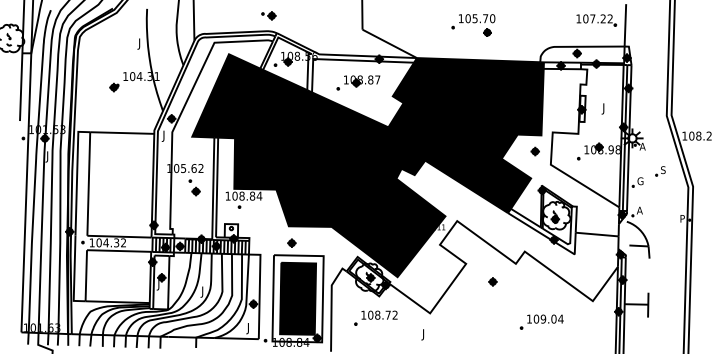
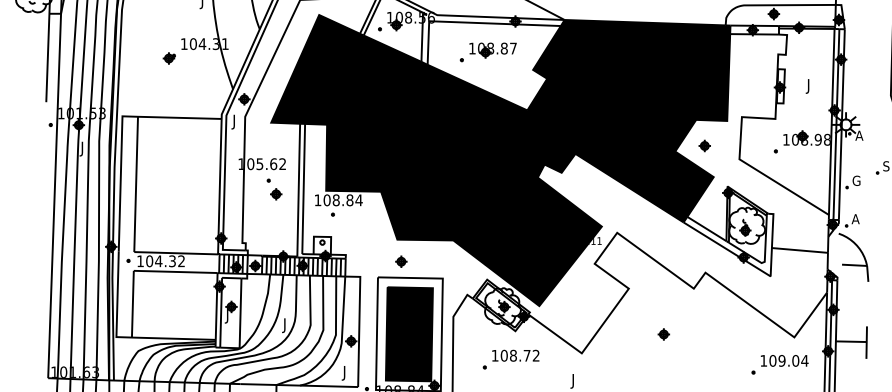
part: (534, 151) -> (703, 145), moved
part: (492, 281) -> (663, 333), moved
part: (541, 321) -> (779, 363), moved

